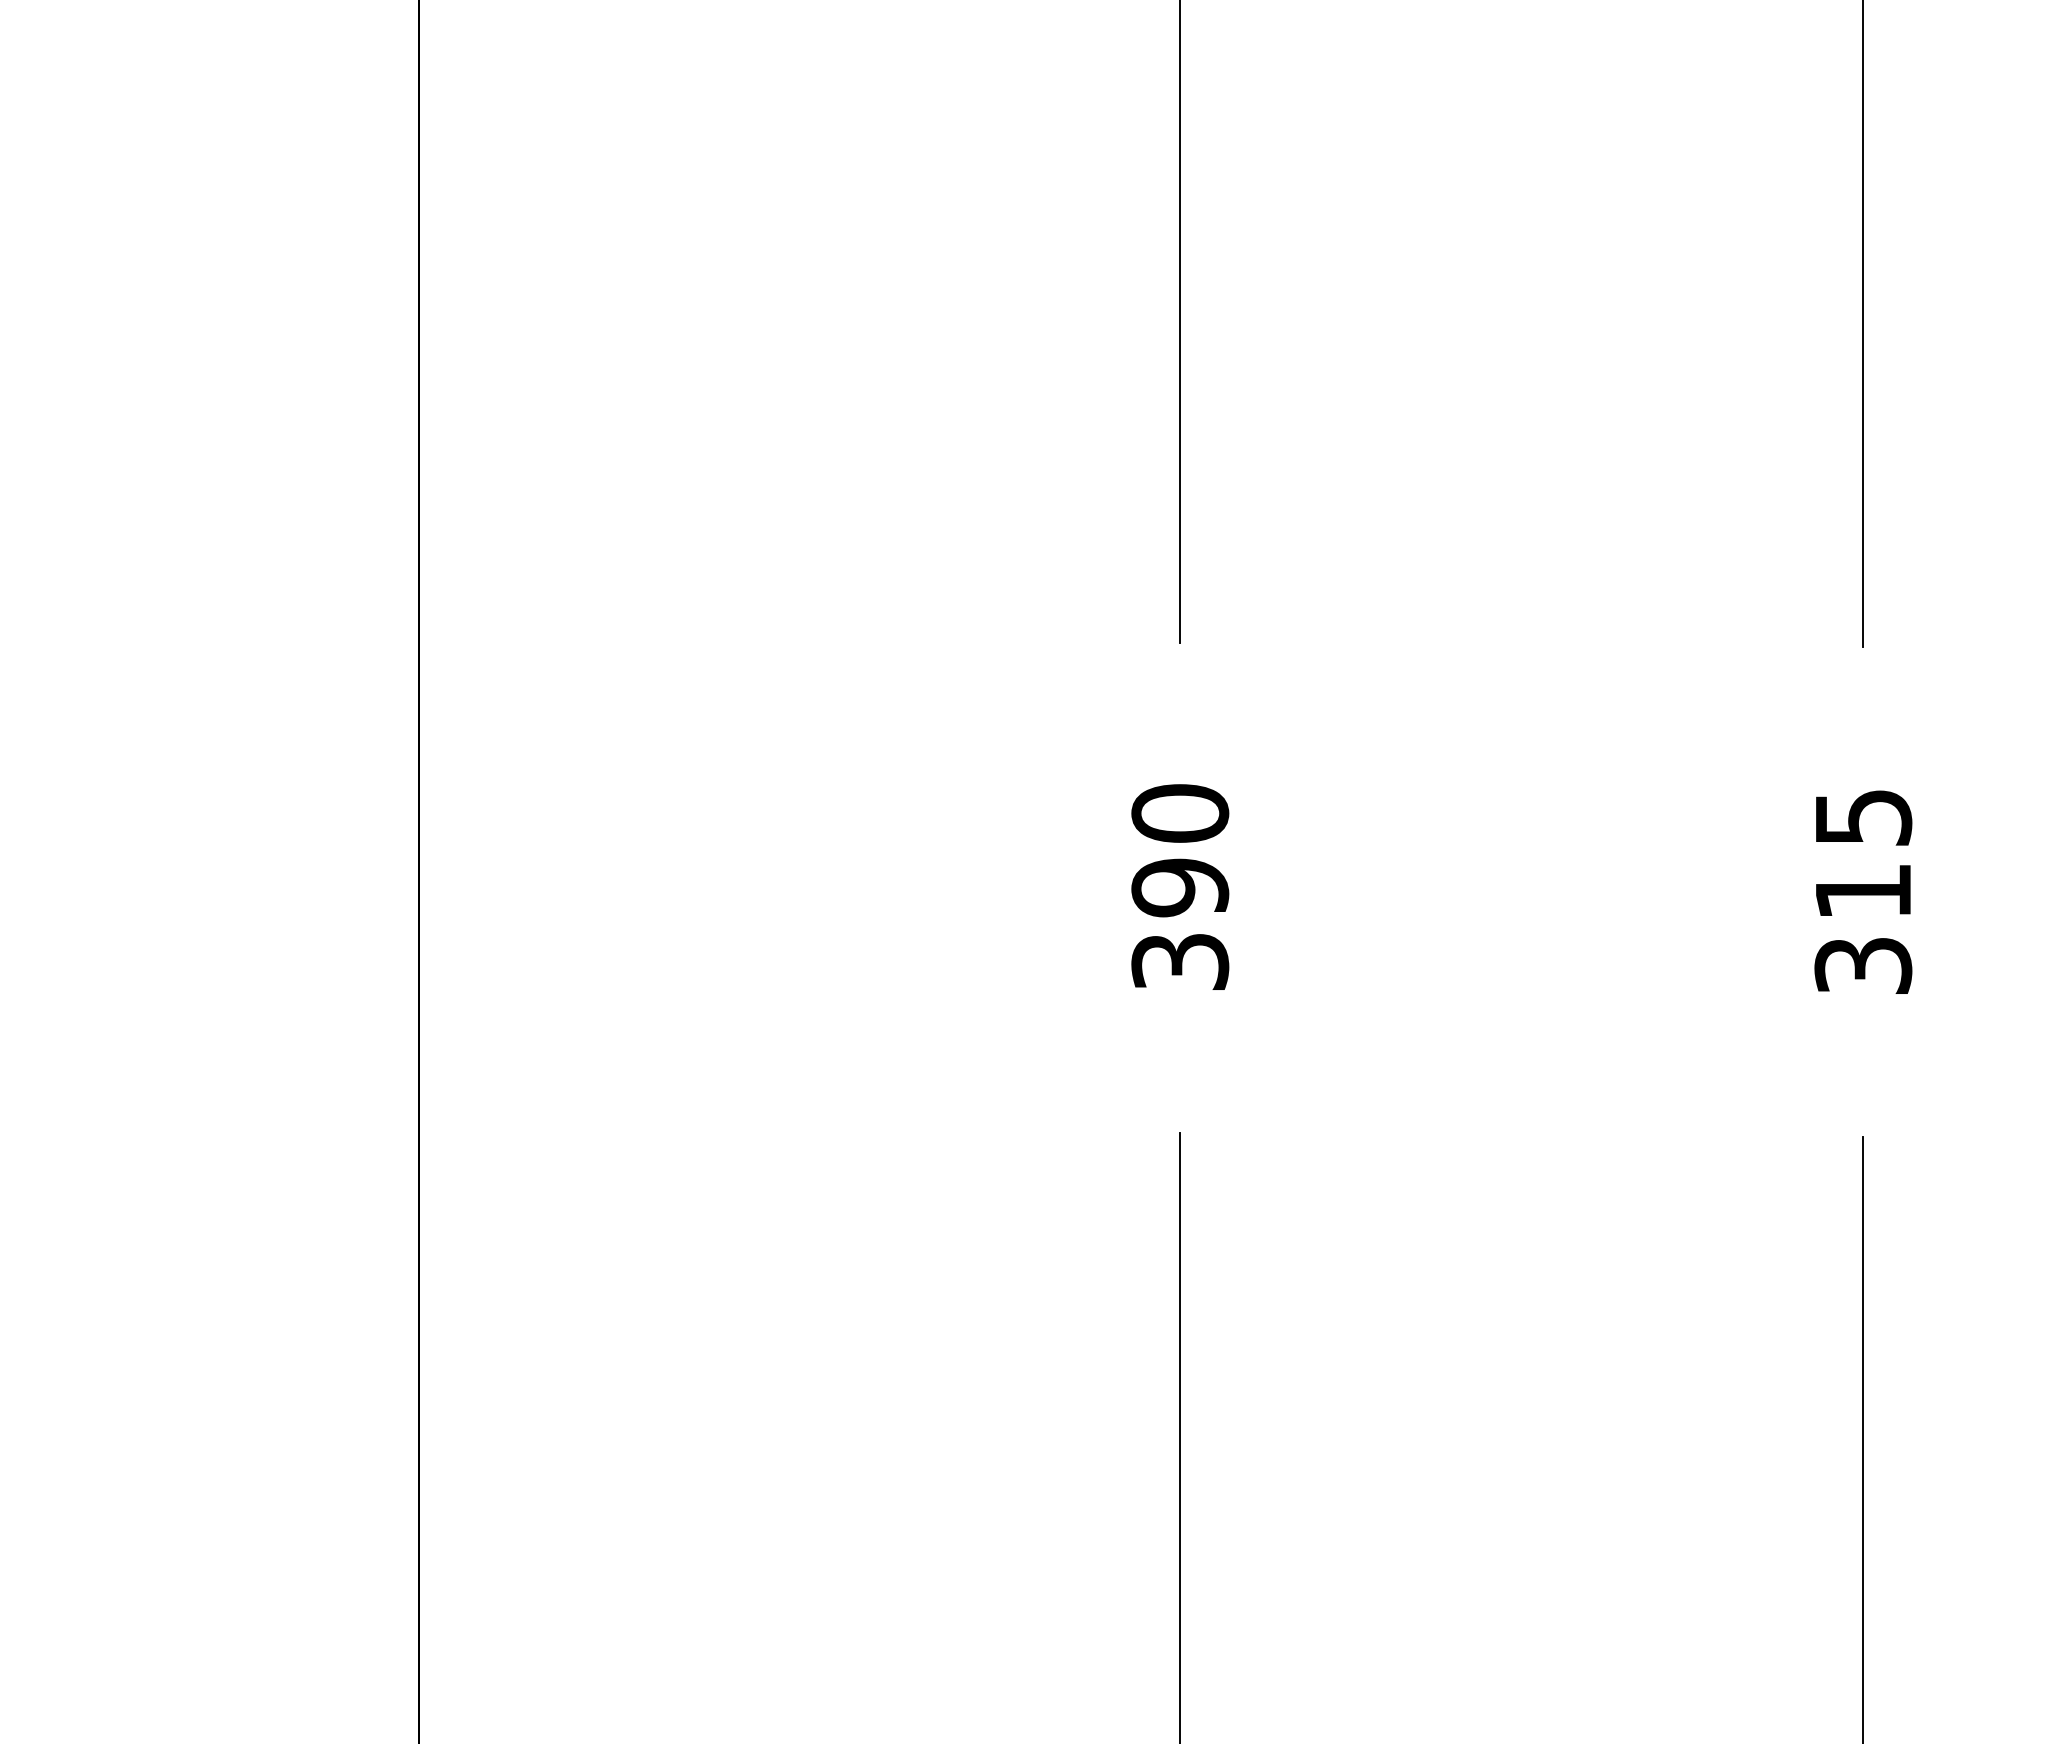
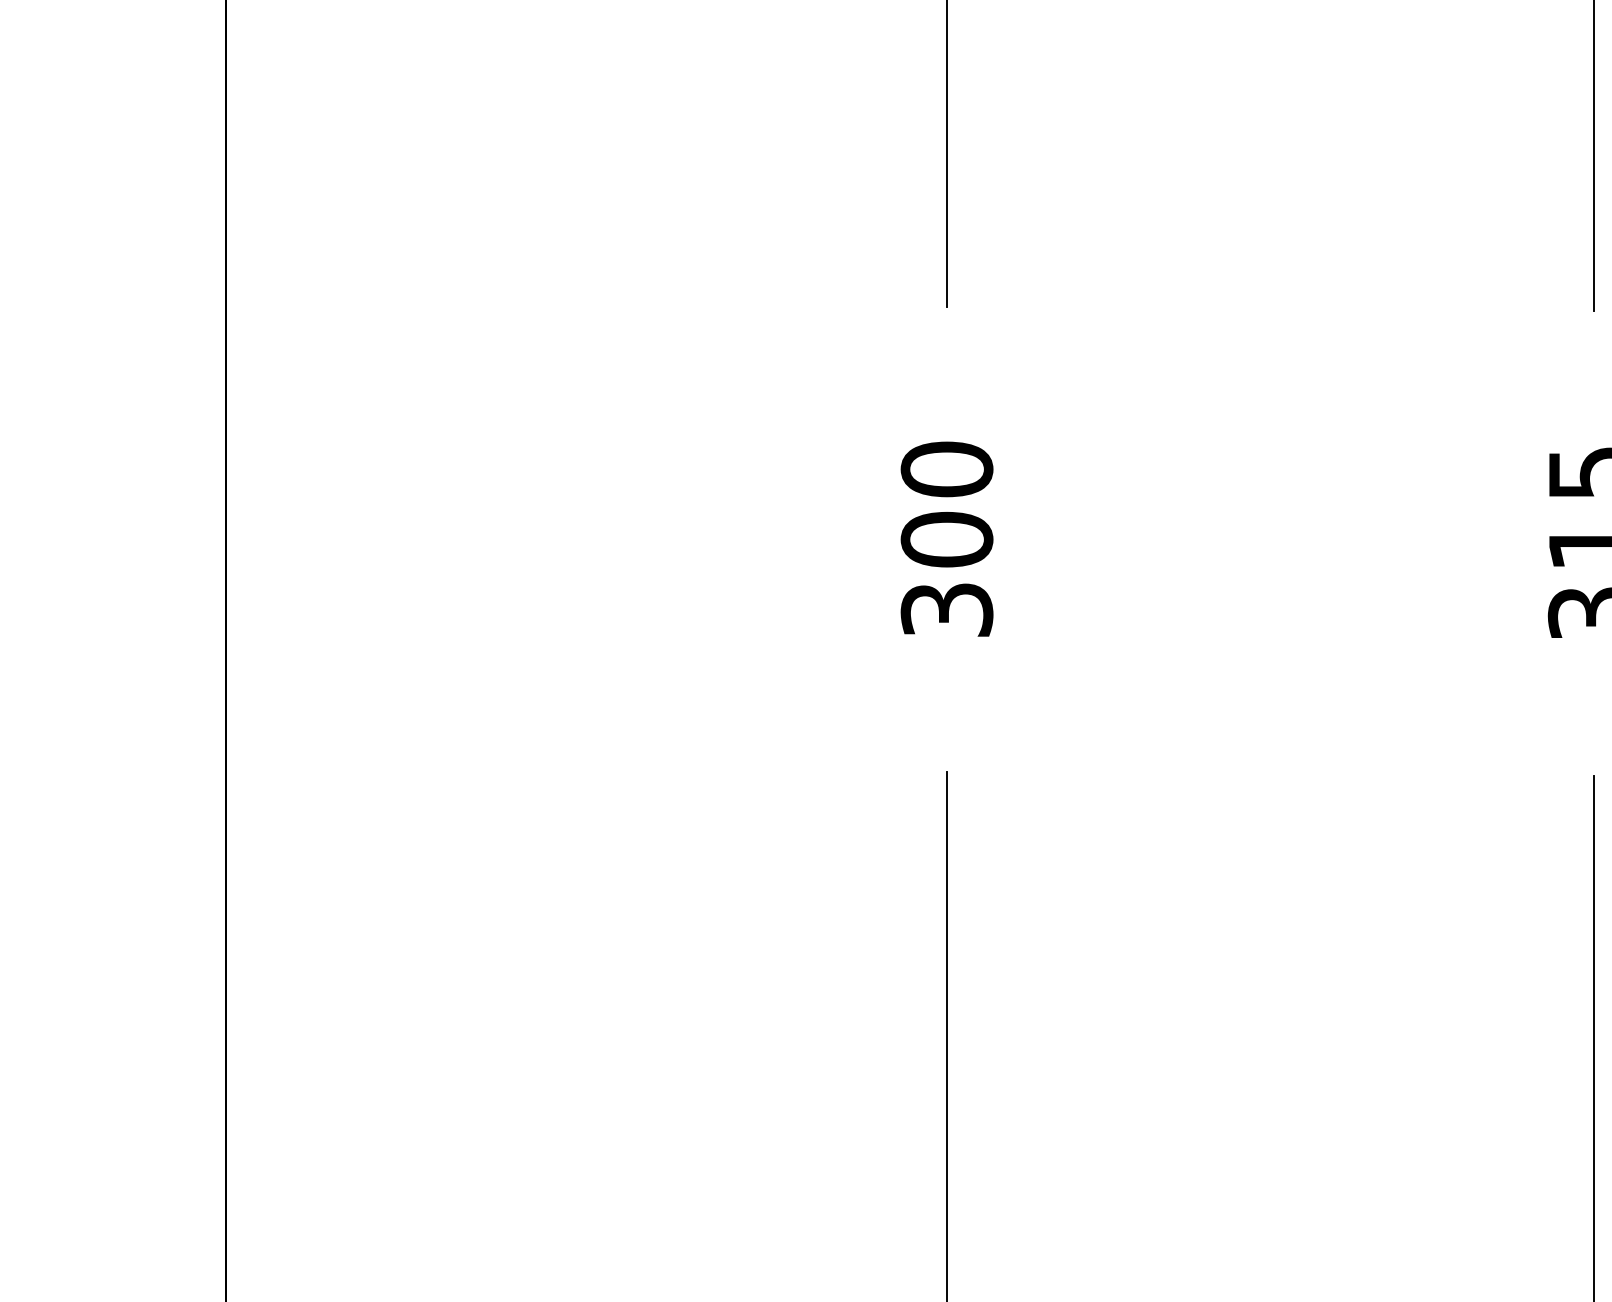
text: (1180, 887) -> (947, 539), 390 -> 300

